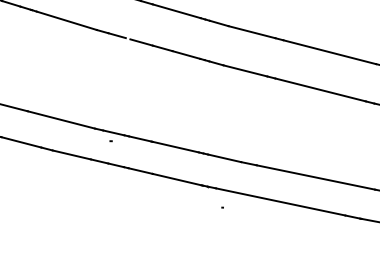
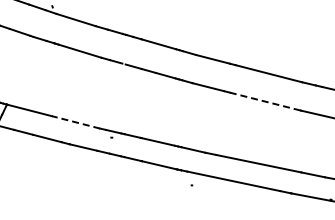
line: (320, 89) -> (262, 100), solid -> dashed
line: (61, 120) -> (76, 122), solid -> dashed

